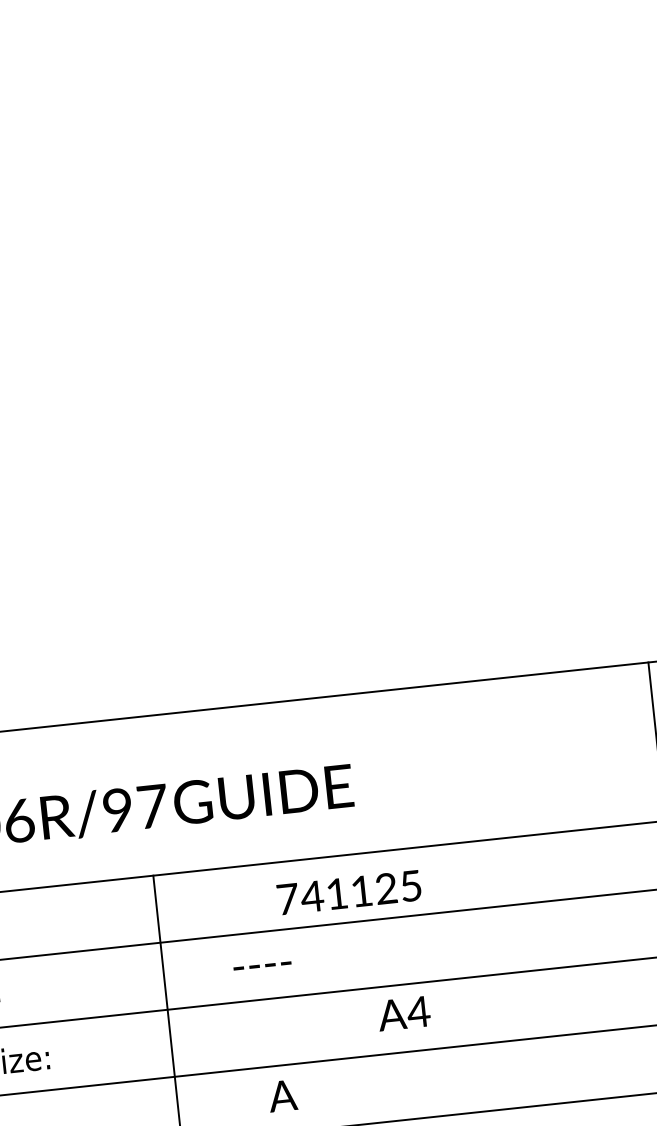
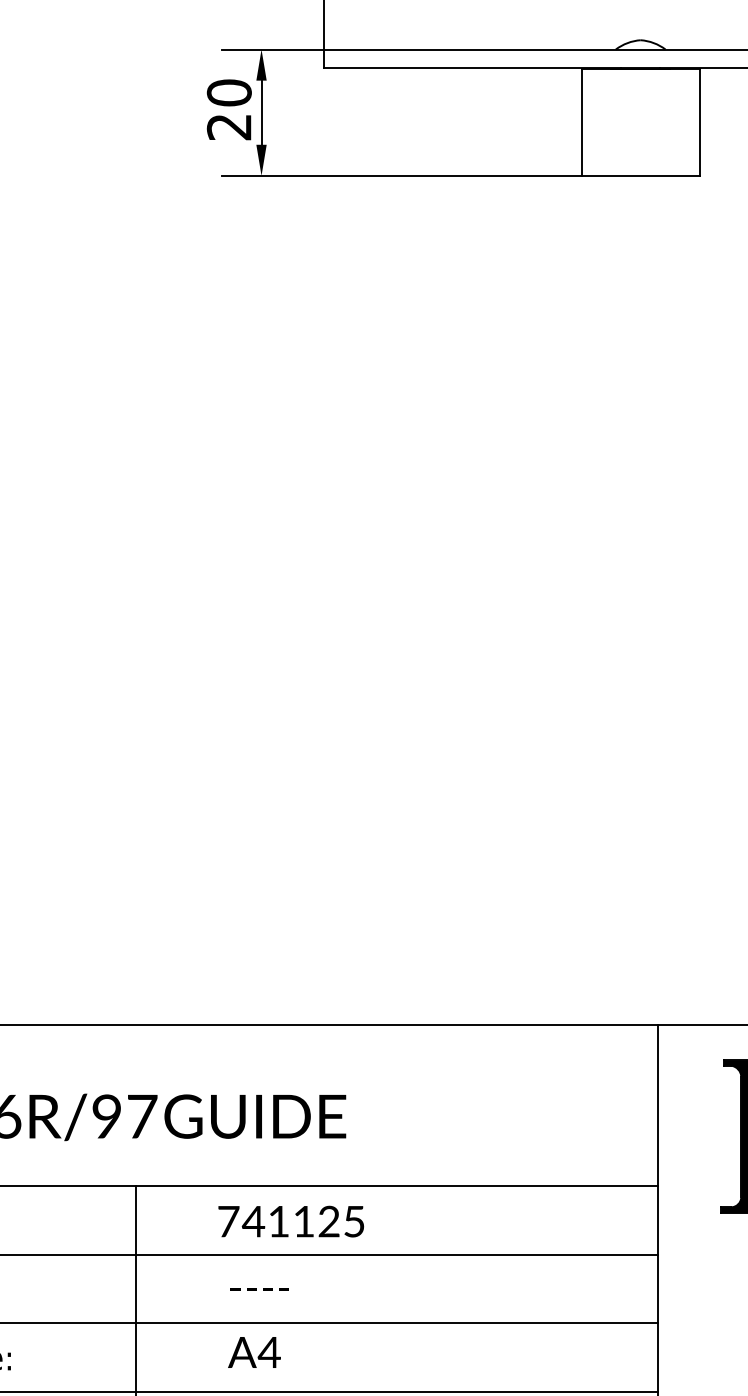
text: (348, 892) -> (290, 1221), moved
text: (262, 966) -> (259, 1289), moved
text: (404, 1013) -> (254, 1352), moved

